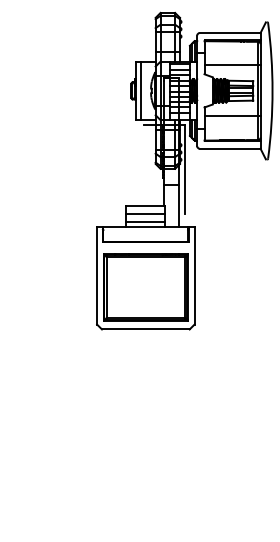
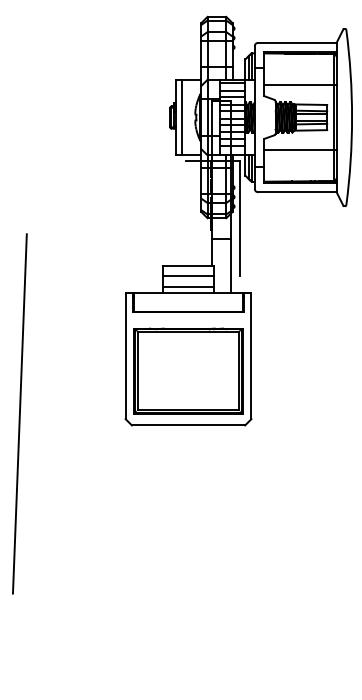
line: (14, 320) -> (19, 413), added

